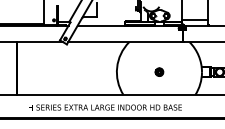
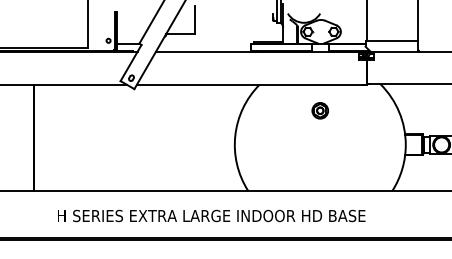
part: (159, 71) -> (320, 109), moved

